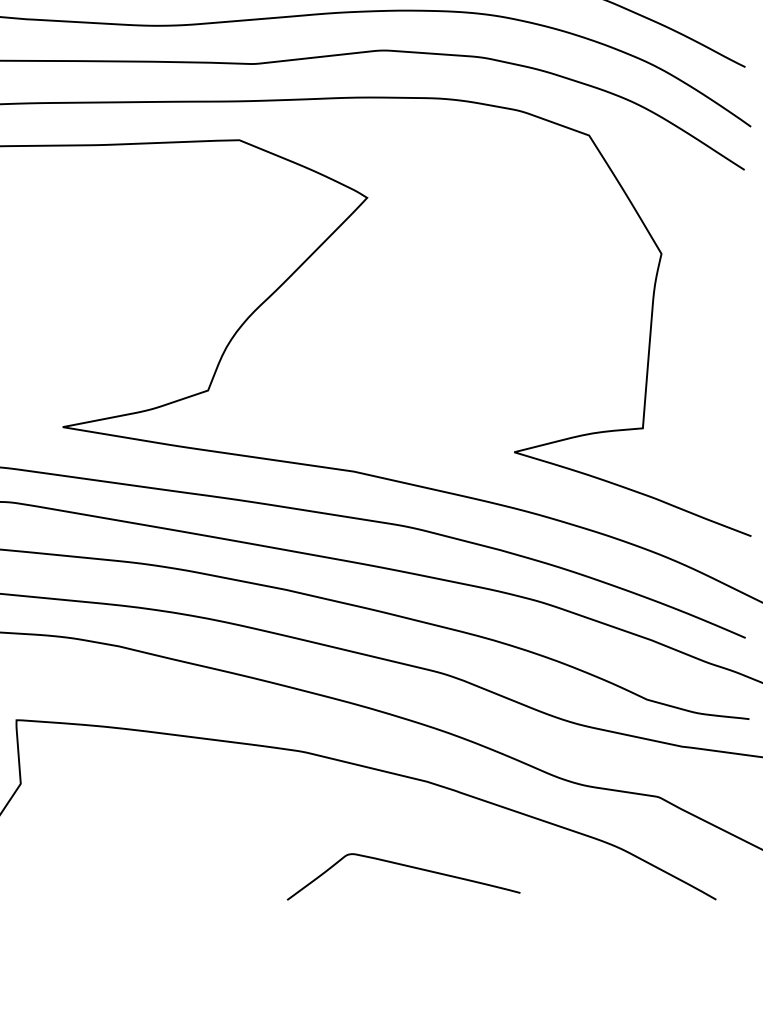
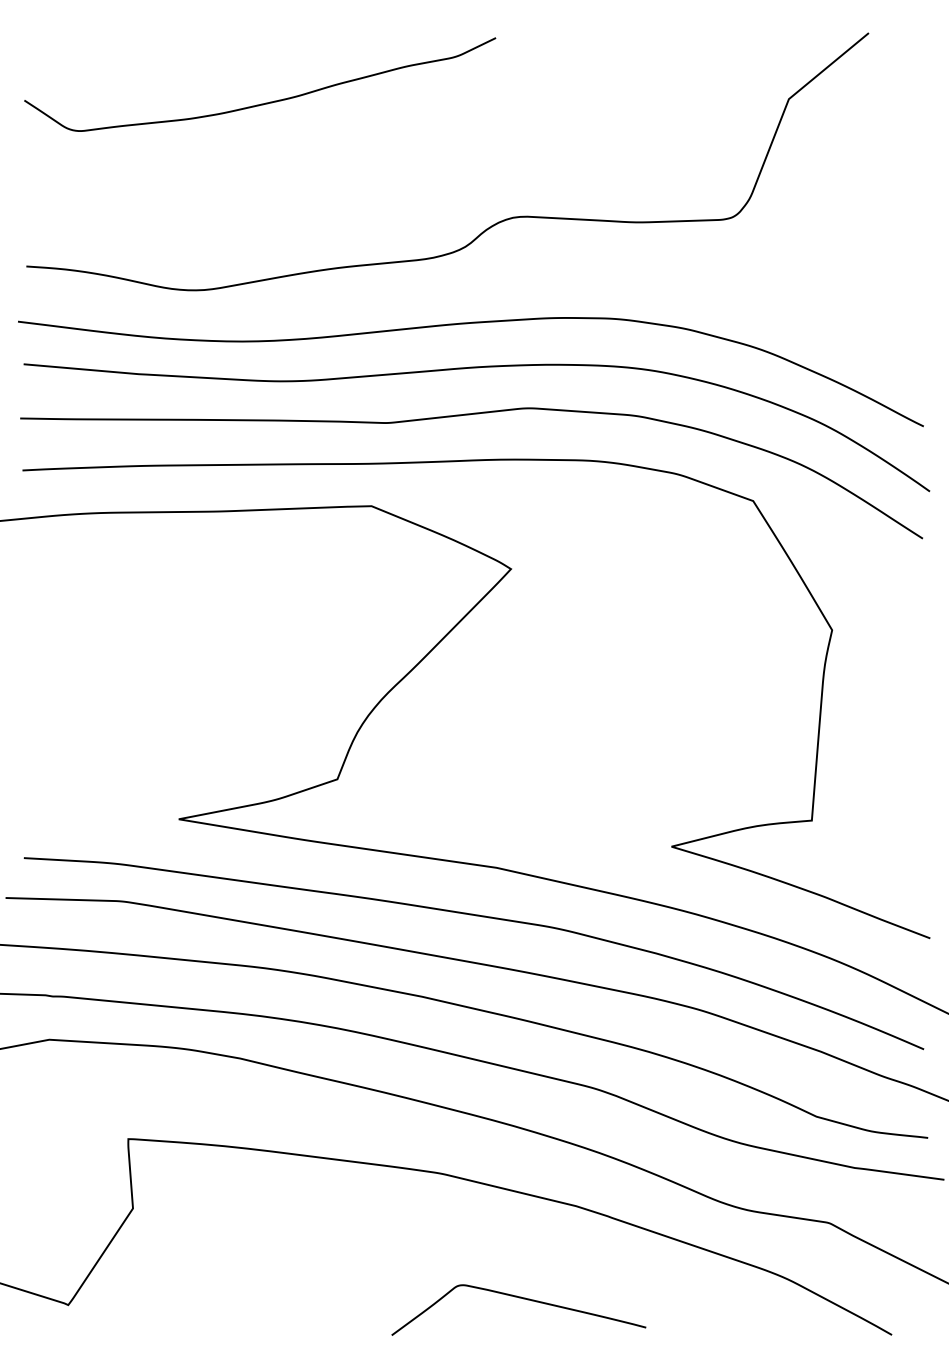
curve: (404, 866) -> (519, 1298), moved

